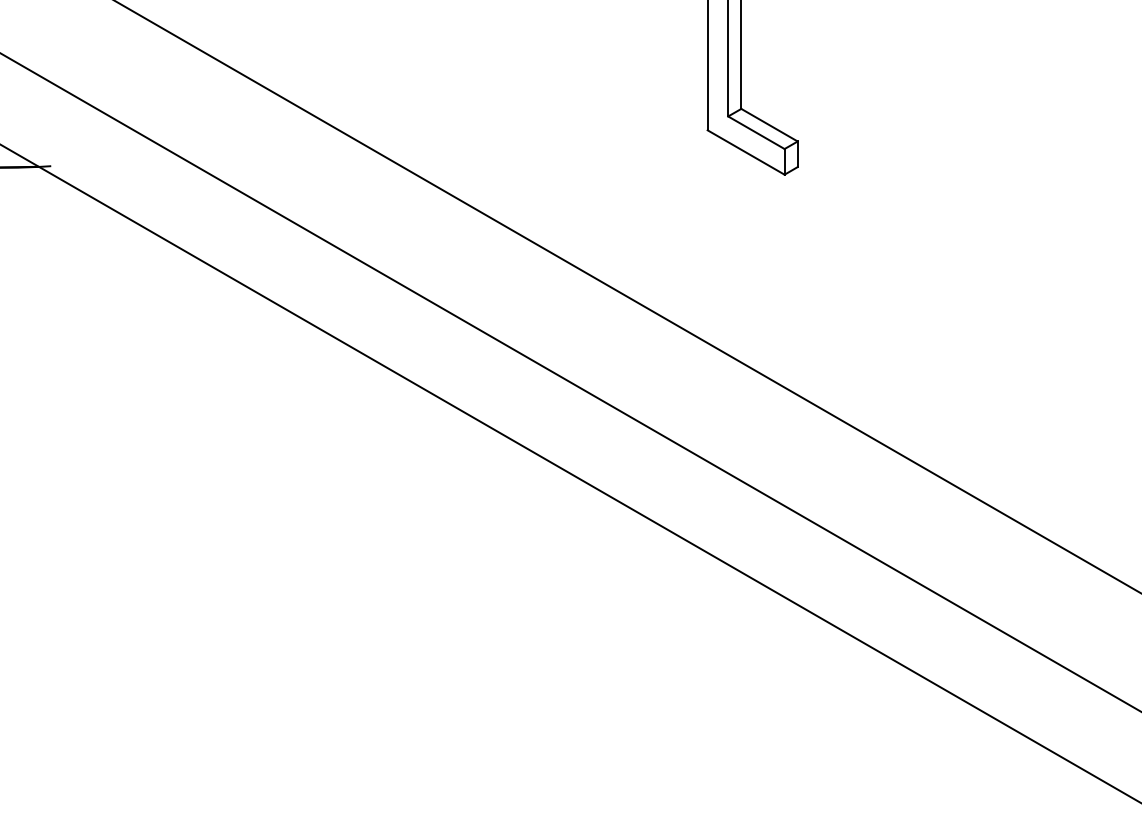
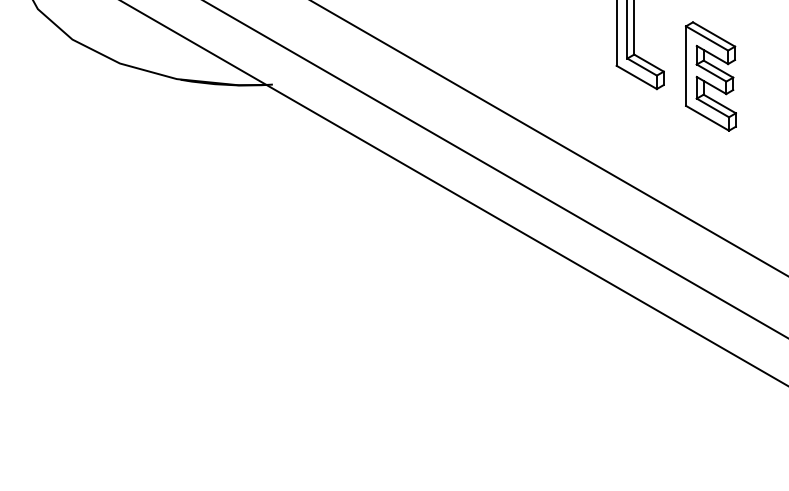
part: (886, 150) -> (710, 76), added

